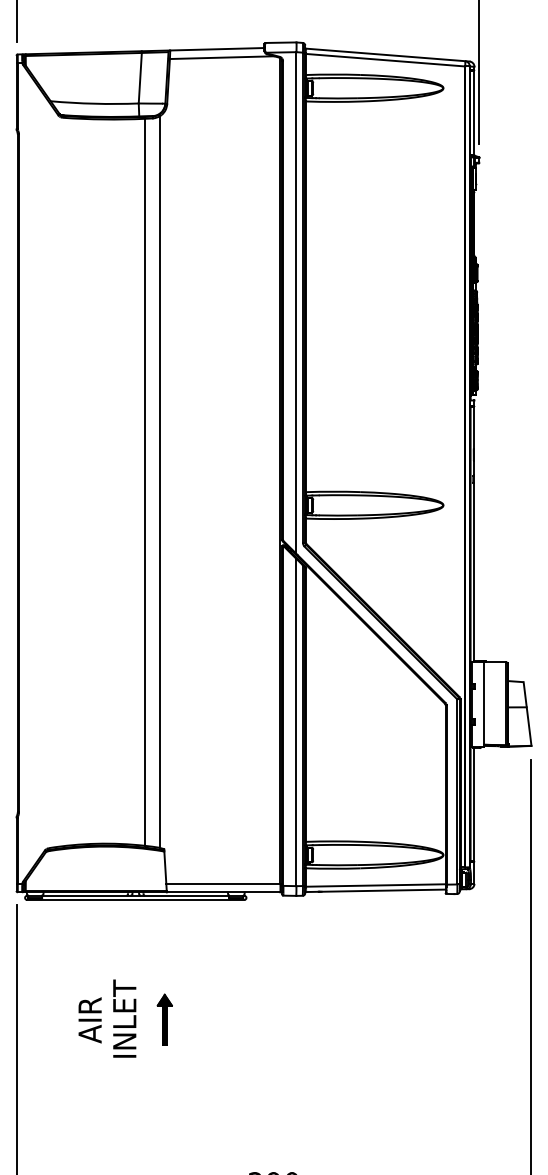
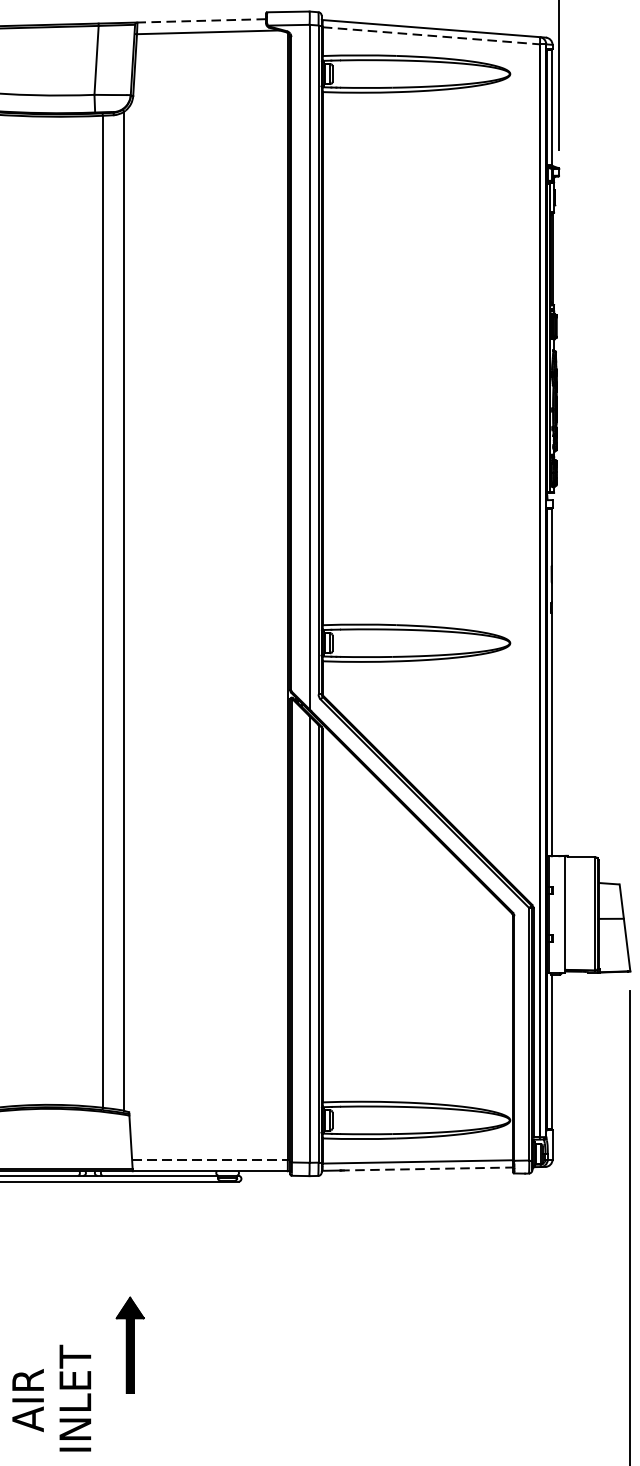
line: (216, 49) -> (200, 21), solid -> dashed
line: (385, 60) -> (431, 36), solid -> dashed
line: (224, 883) -> (211, 1159), solid -> dashed
line: (382, 890) -> (427, 1168), solid -> dashed
text: (107, 1018) -> (51, 1397), moved
part: (164, 1019) -> (129, 1344), size x1.4

